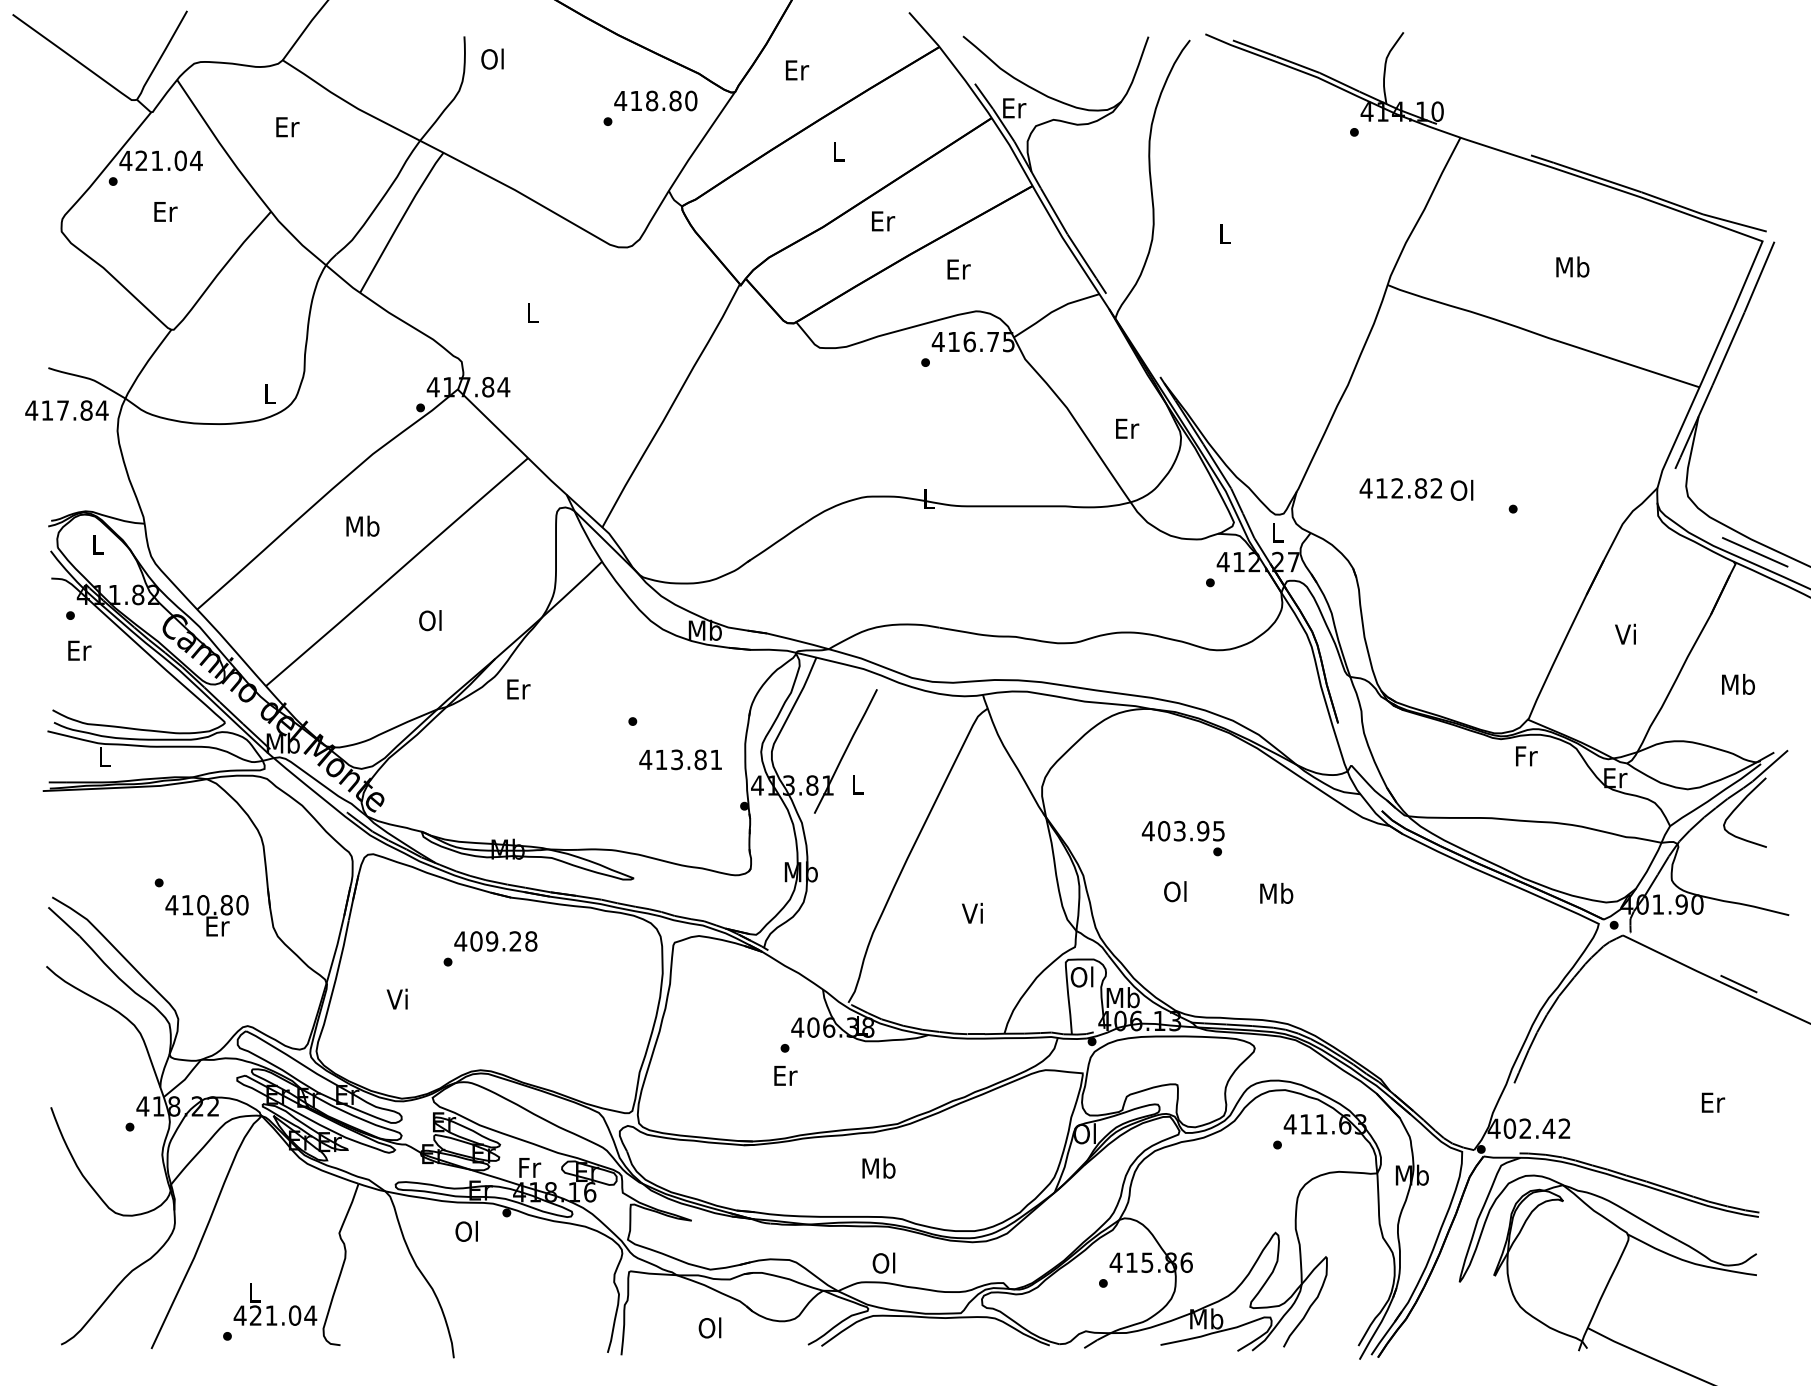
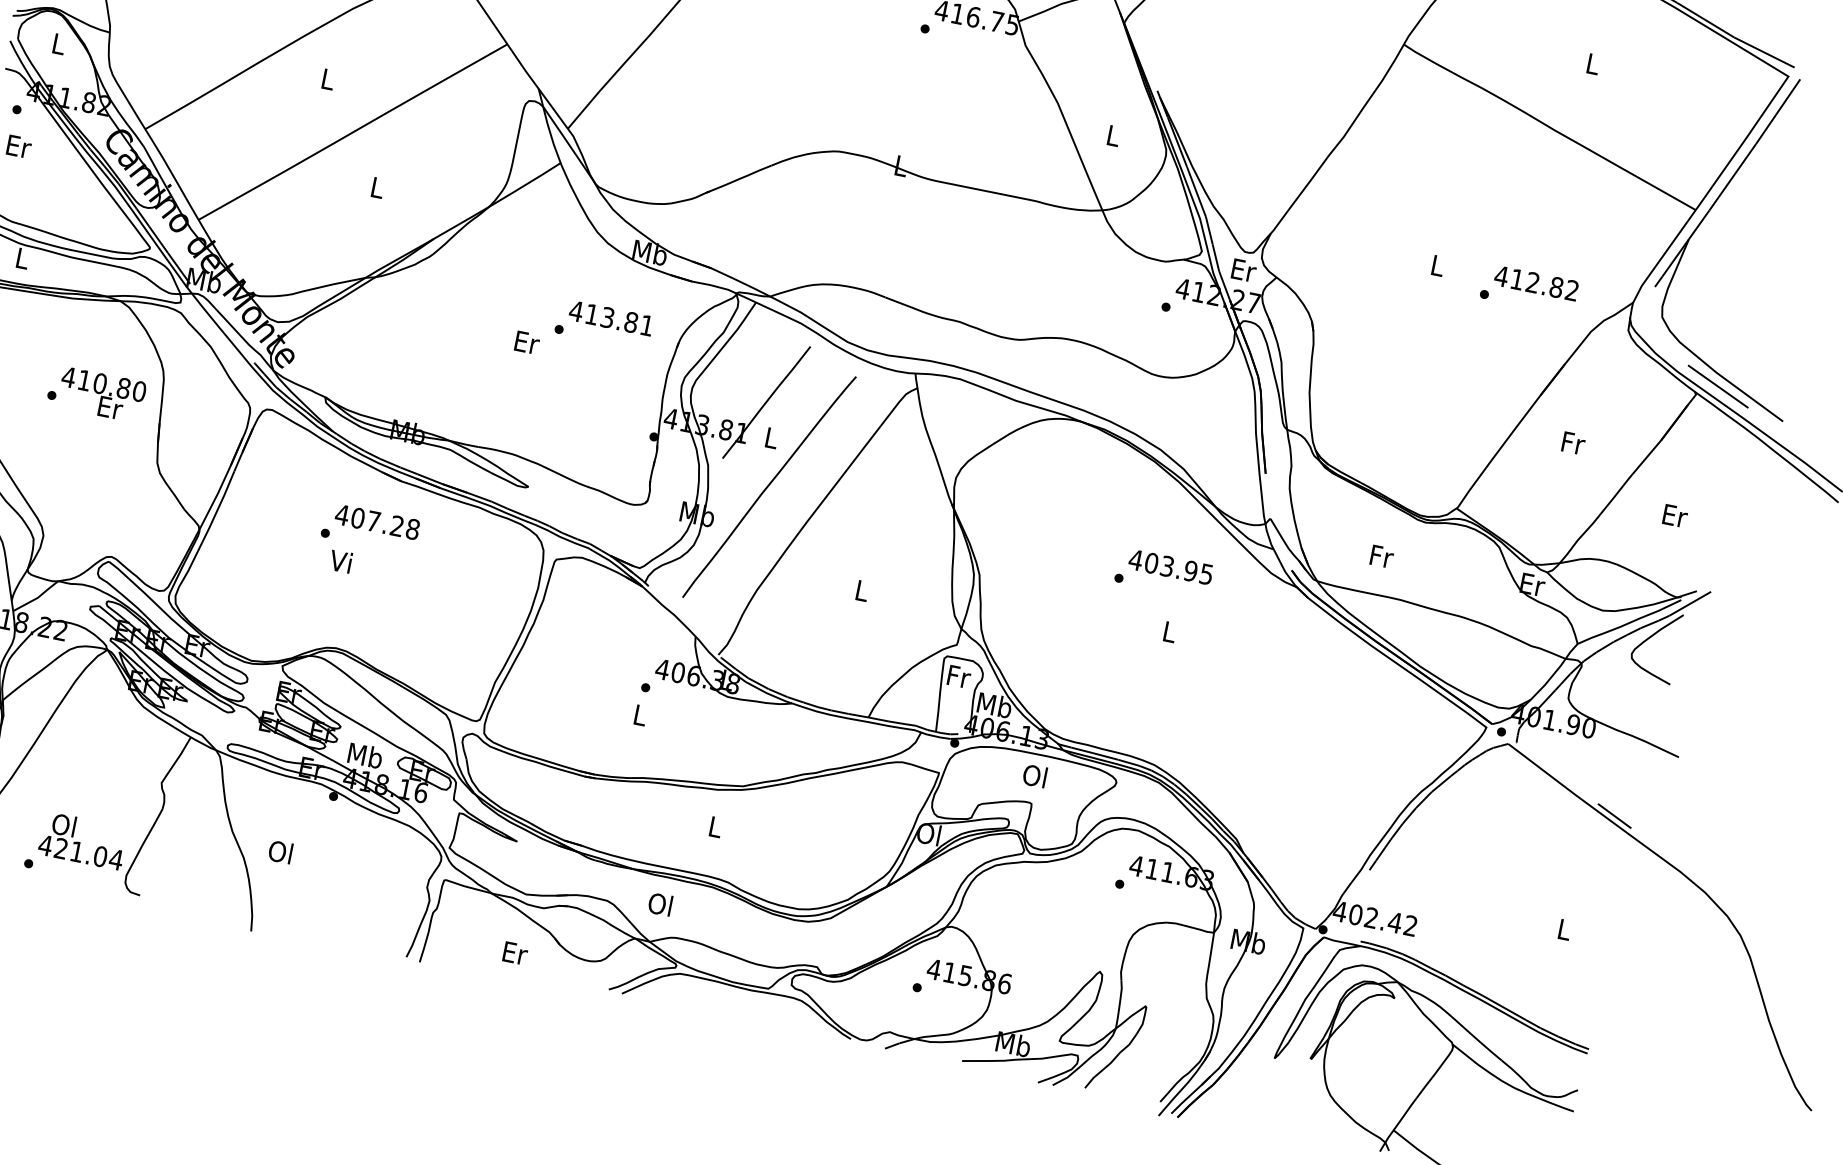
text: (1572, 266) -> (1592, 63), Mb -> L
text: (1127, 428) -> (1114, 135), Er -> L
text: (1400, 488) -> (1535, 283), moved
text: (1461, 489) -> (1436, 264), Ol -> L
text: (362, 525) -> (327, 78), Mb -> L
text: (1277, 532) -> (1243, 270), L -> Er
text: (430, 620) -> (376, 187), Ol -> L
text: (1626, 633) -> (1572, 442), Vi -> Fr
text: (1738, 683) -> (1674, 514), Mb -> Er
text: (518, 689) -> (526, 342), moved
text: (1526, 756) -> (1381, 556), moved
text: (680, 759) -> (611, 318), moved
text: (1182, 830) -> (1170, 566), moved
curve: (864, 831) -> (769, 486), added
text: (1175, 891) -> (1035, 775), moved
text: (1276, 892) -> (1169, 630), Mb -> L
text: (972, 912) -> (861, 589), Vi -> L
text: (206, 915) -> (101, 394), moved
text: (492, 941) -> (374, 521), 409.28 -> 407.28
text: (1082, 976) -> (958, 675), Ol -> Fr
text: (396, 998) -> (340, 560), moved
text: (785, 1075) -> (640, 715), Er -> L
text: (1713, 1102) -> (1565, 929), Er -> L
text: (529, 1167) -> (365, 755), Fr -> Mb
text: (878, 1167) -> (715, 826), Mb -> L
text: (466, 1230) -> (280, 851), moved
text: (883, 1262) -> (659, 903), moved
text: (253, 1292) -> (63, 825), L -> Ol
text: (710, 1327) -> (514, 952), Ol -> Er

